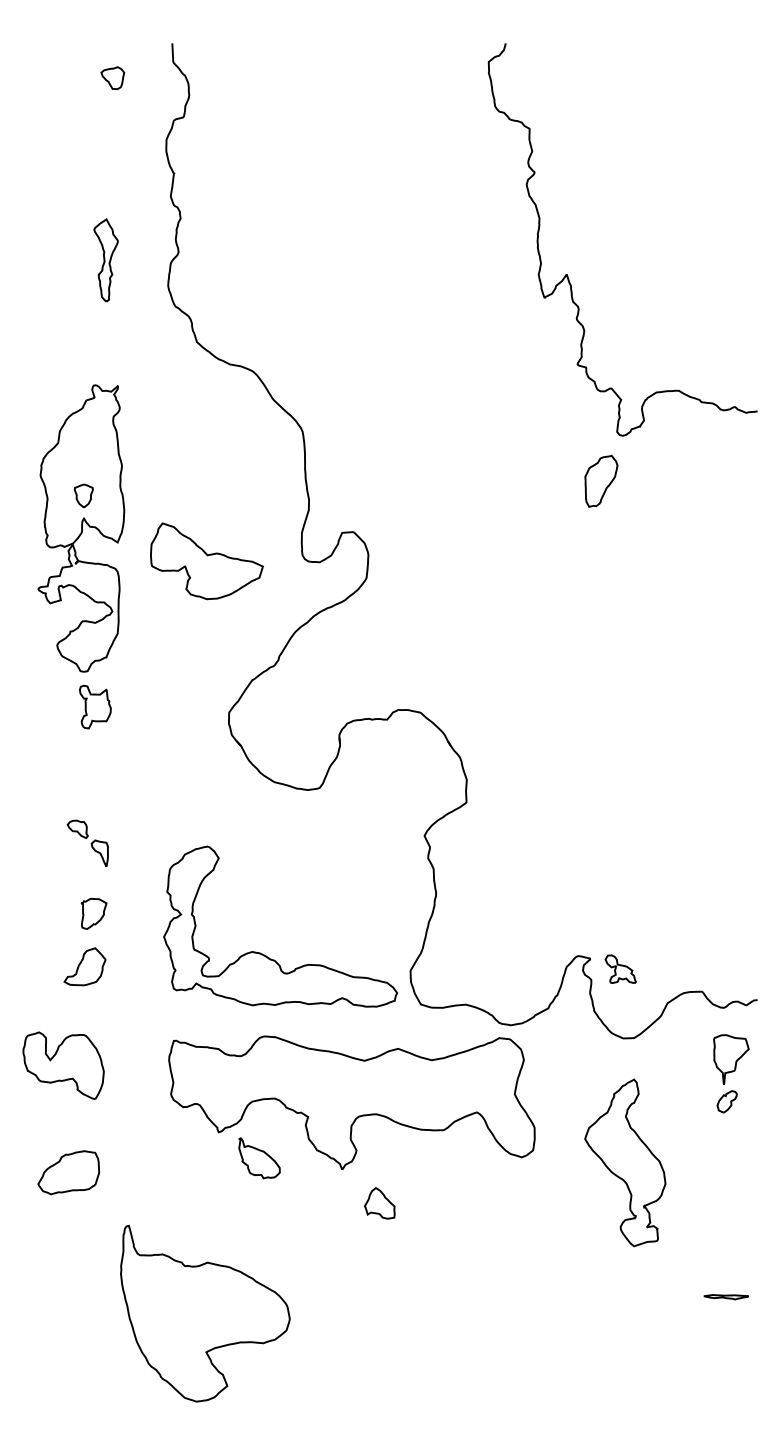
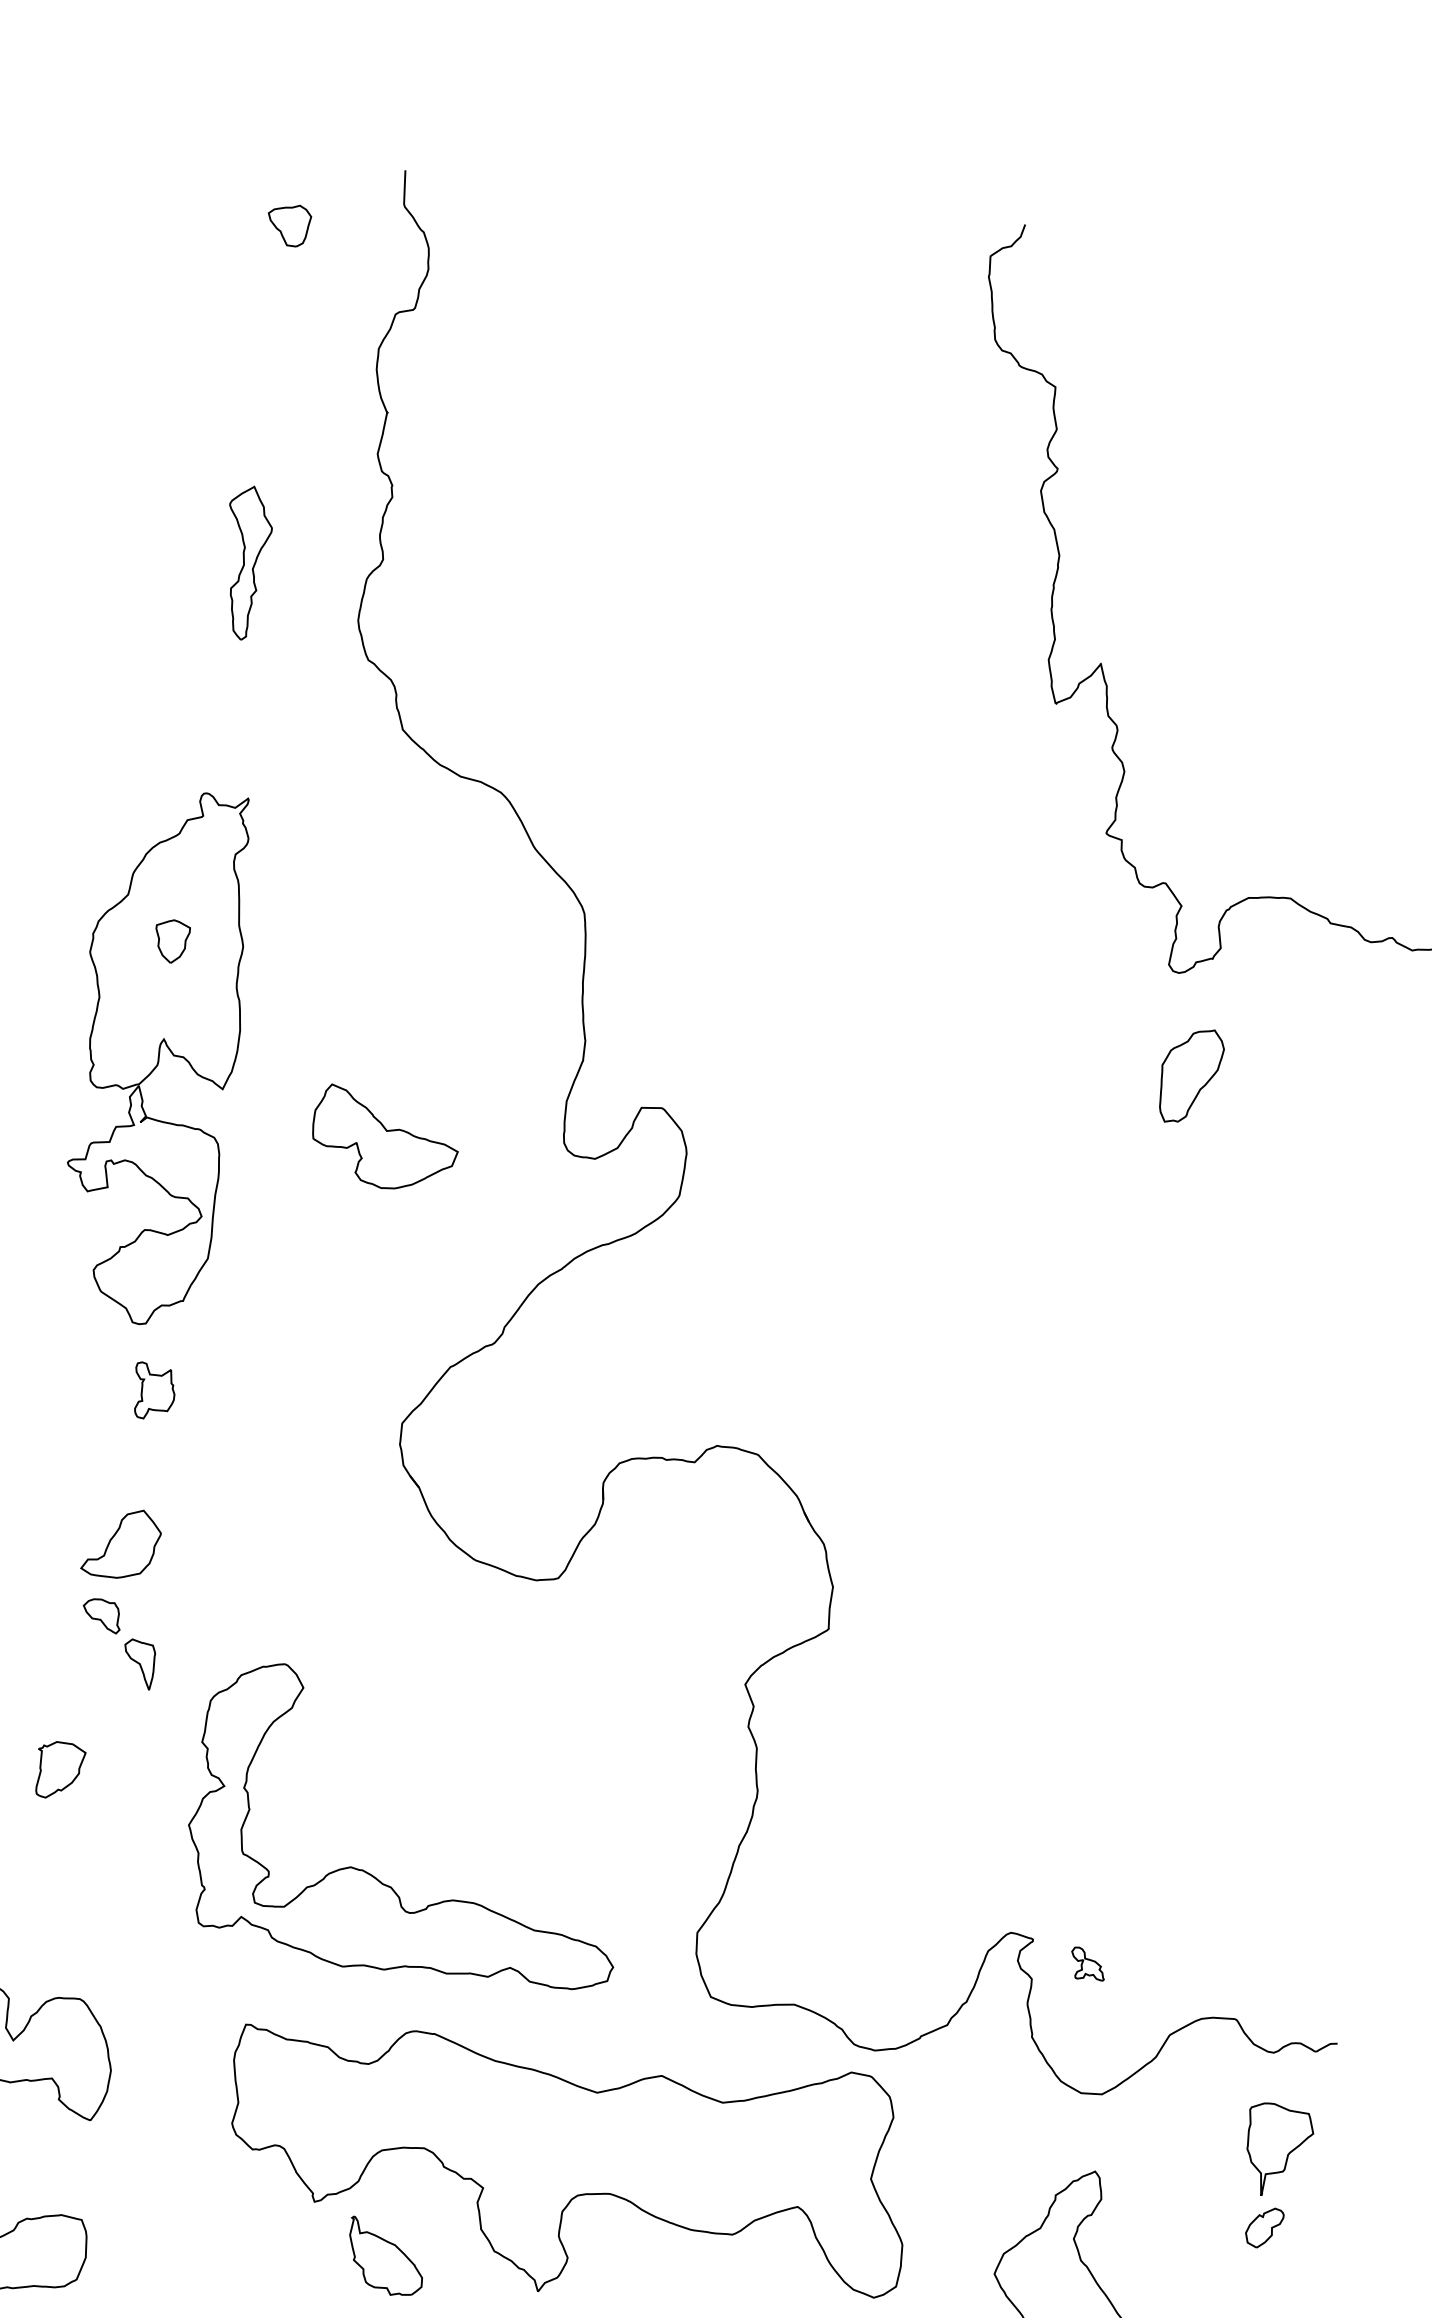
part: (601, 480) -> (1191, 1074), moved
part: (83, 495) -> (171, 940), moved
part: (206, 561) -> (384, 1138), size x0.7
part: (95, 706) -> (154, 1390), size x0.7
part: (93, 913) -> (59, 1769), moved
part: (266, 955) -> (376, 1876), moved
part: (84, 966) -> (120, 1542), moved
part: (620, 968) -> (1087, 1962), size x0.6

